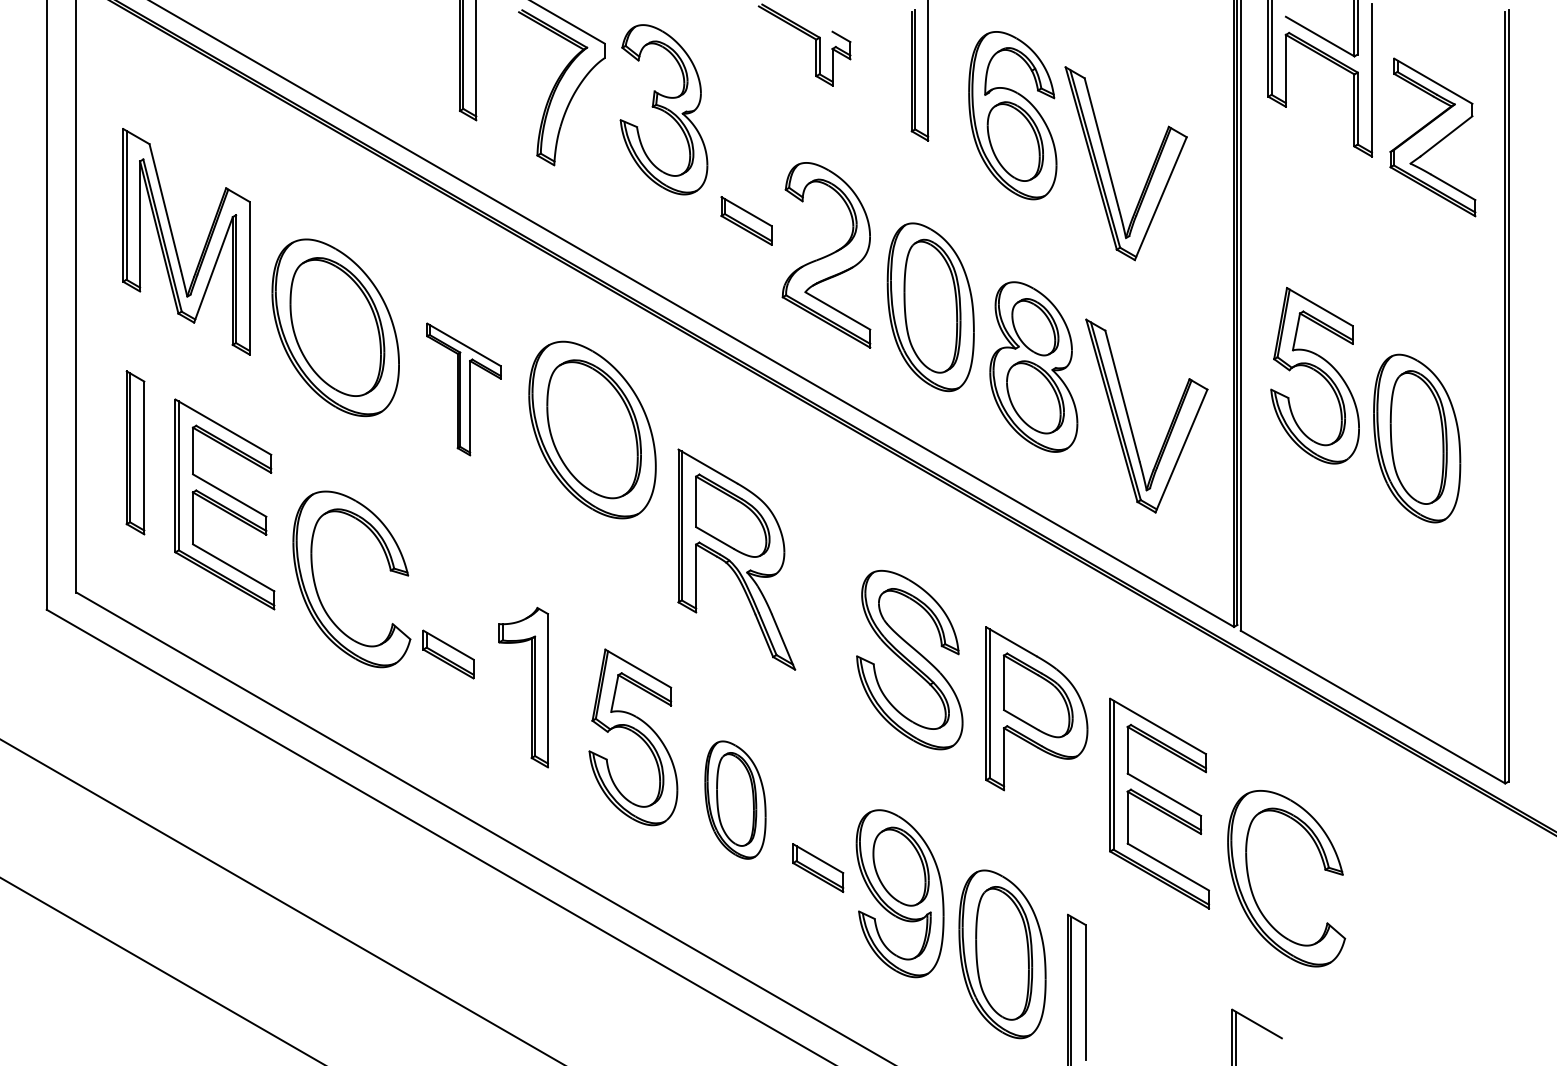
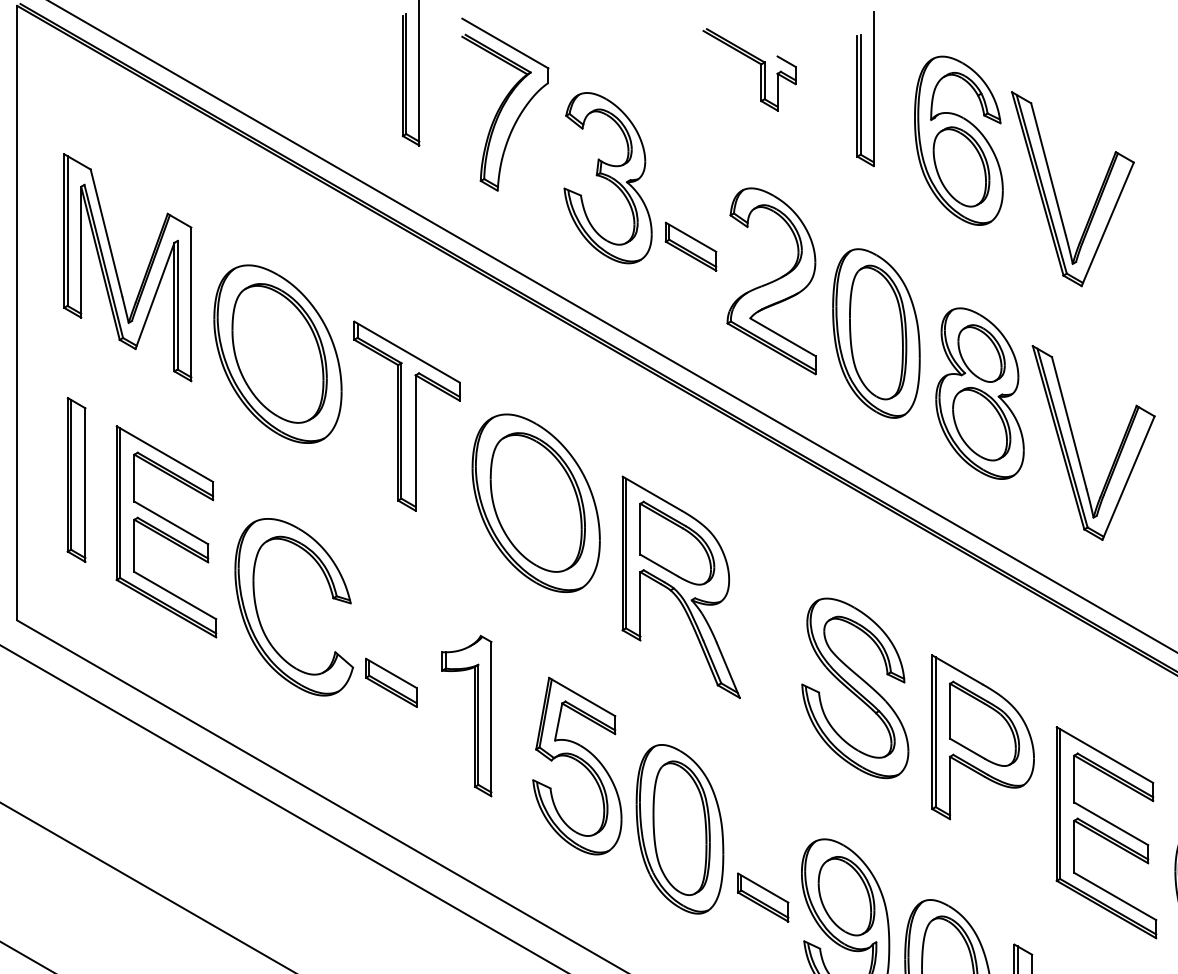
part: (663, 109) -> (607, 177), moved
part: (463, 389) -> (406, 416), size x1.43
part: (592, 429) -> (536, 502), moved
part: (735, 799) -> (680, 828), size x1.43

